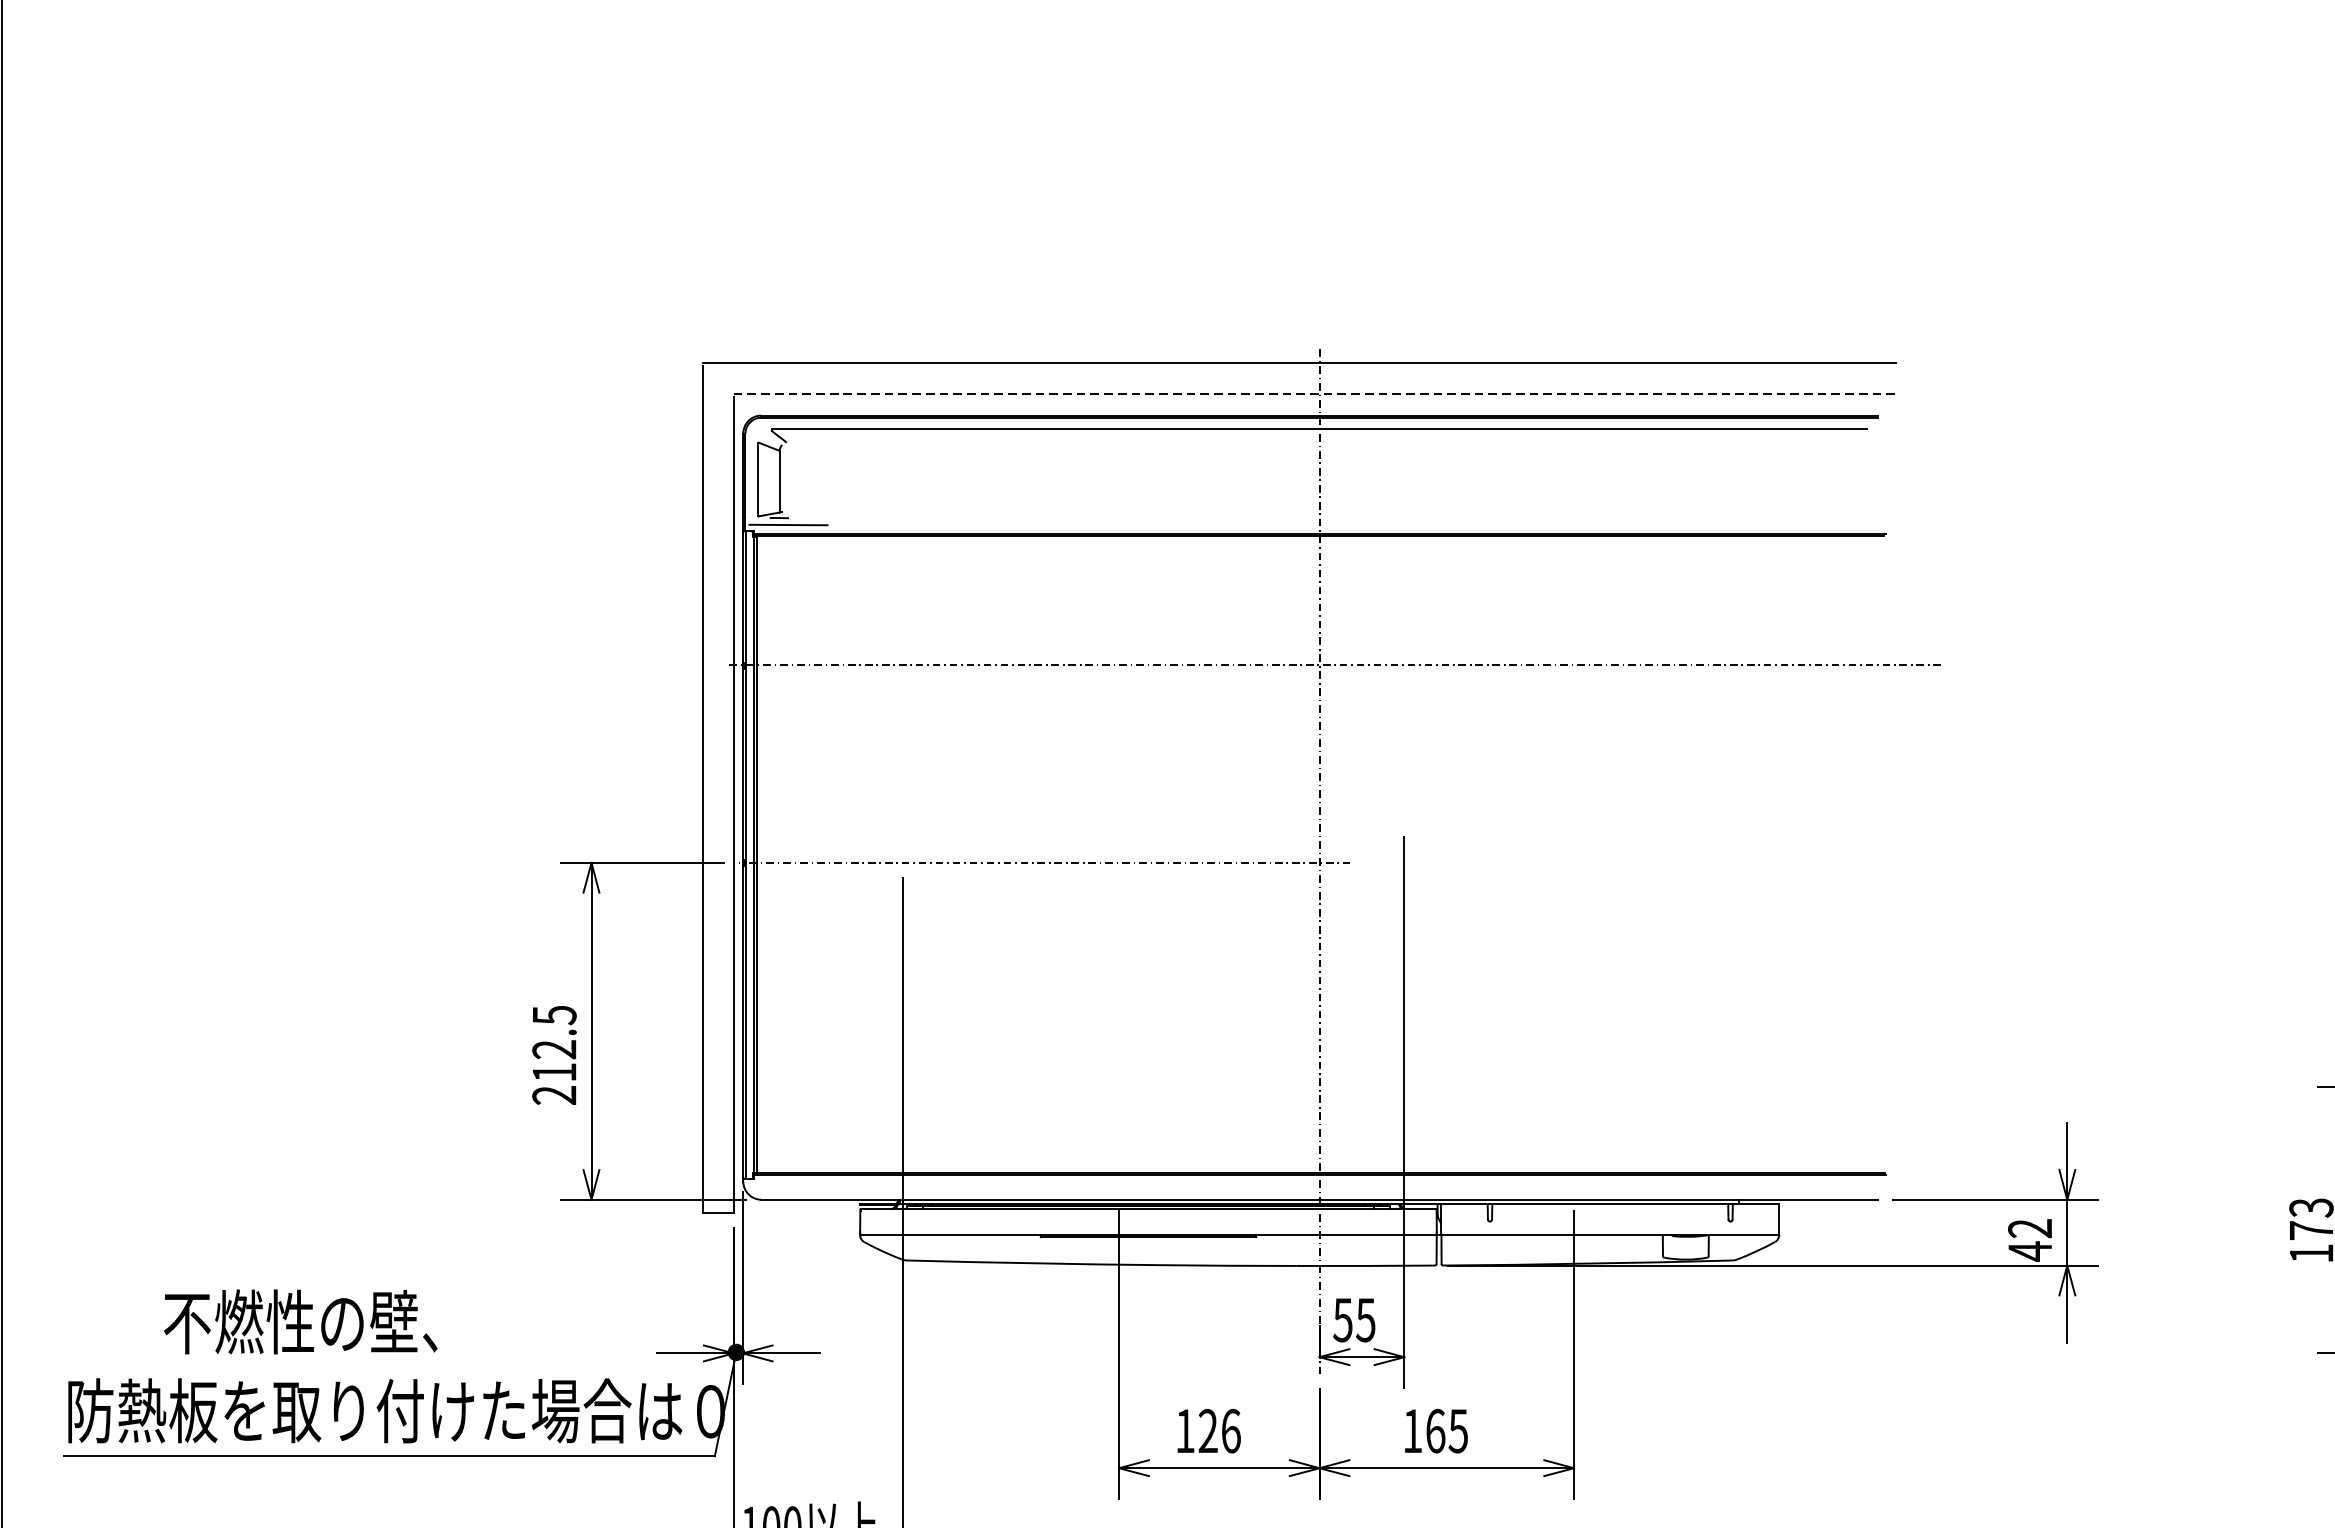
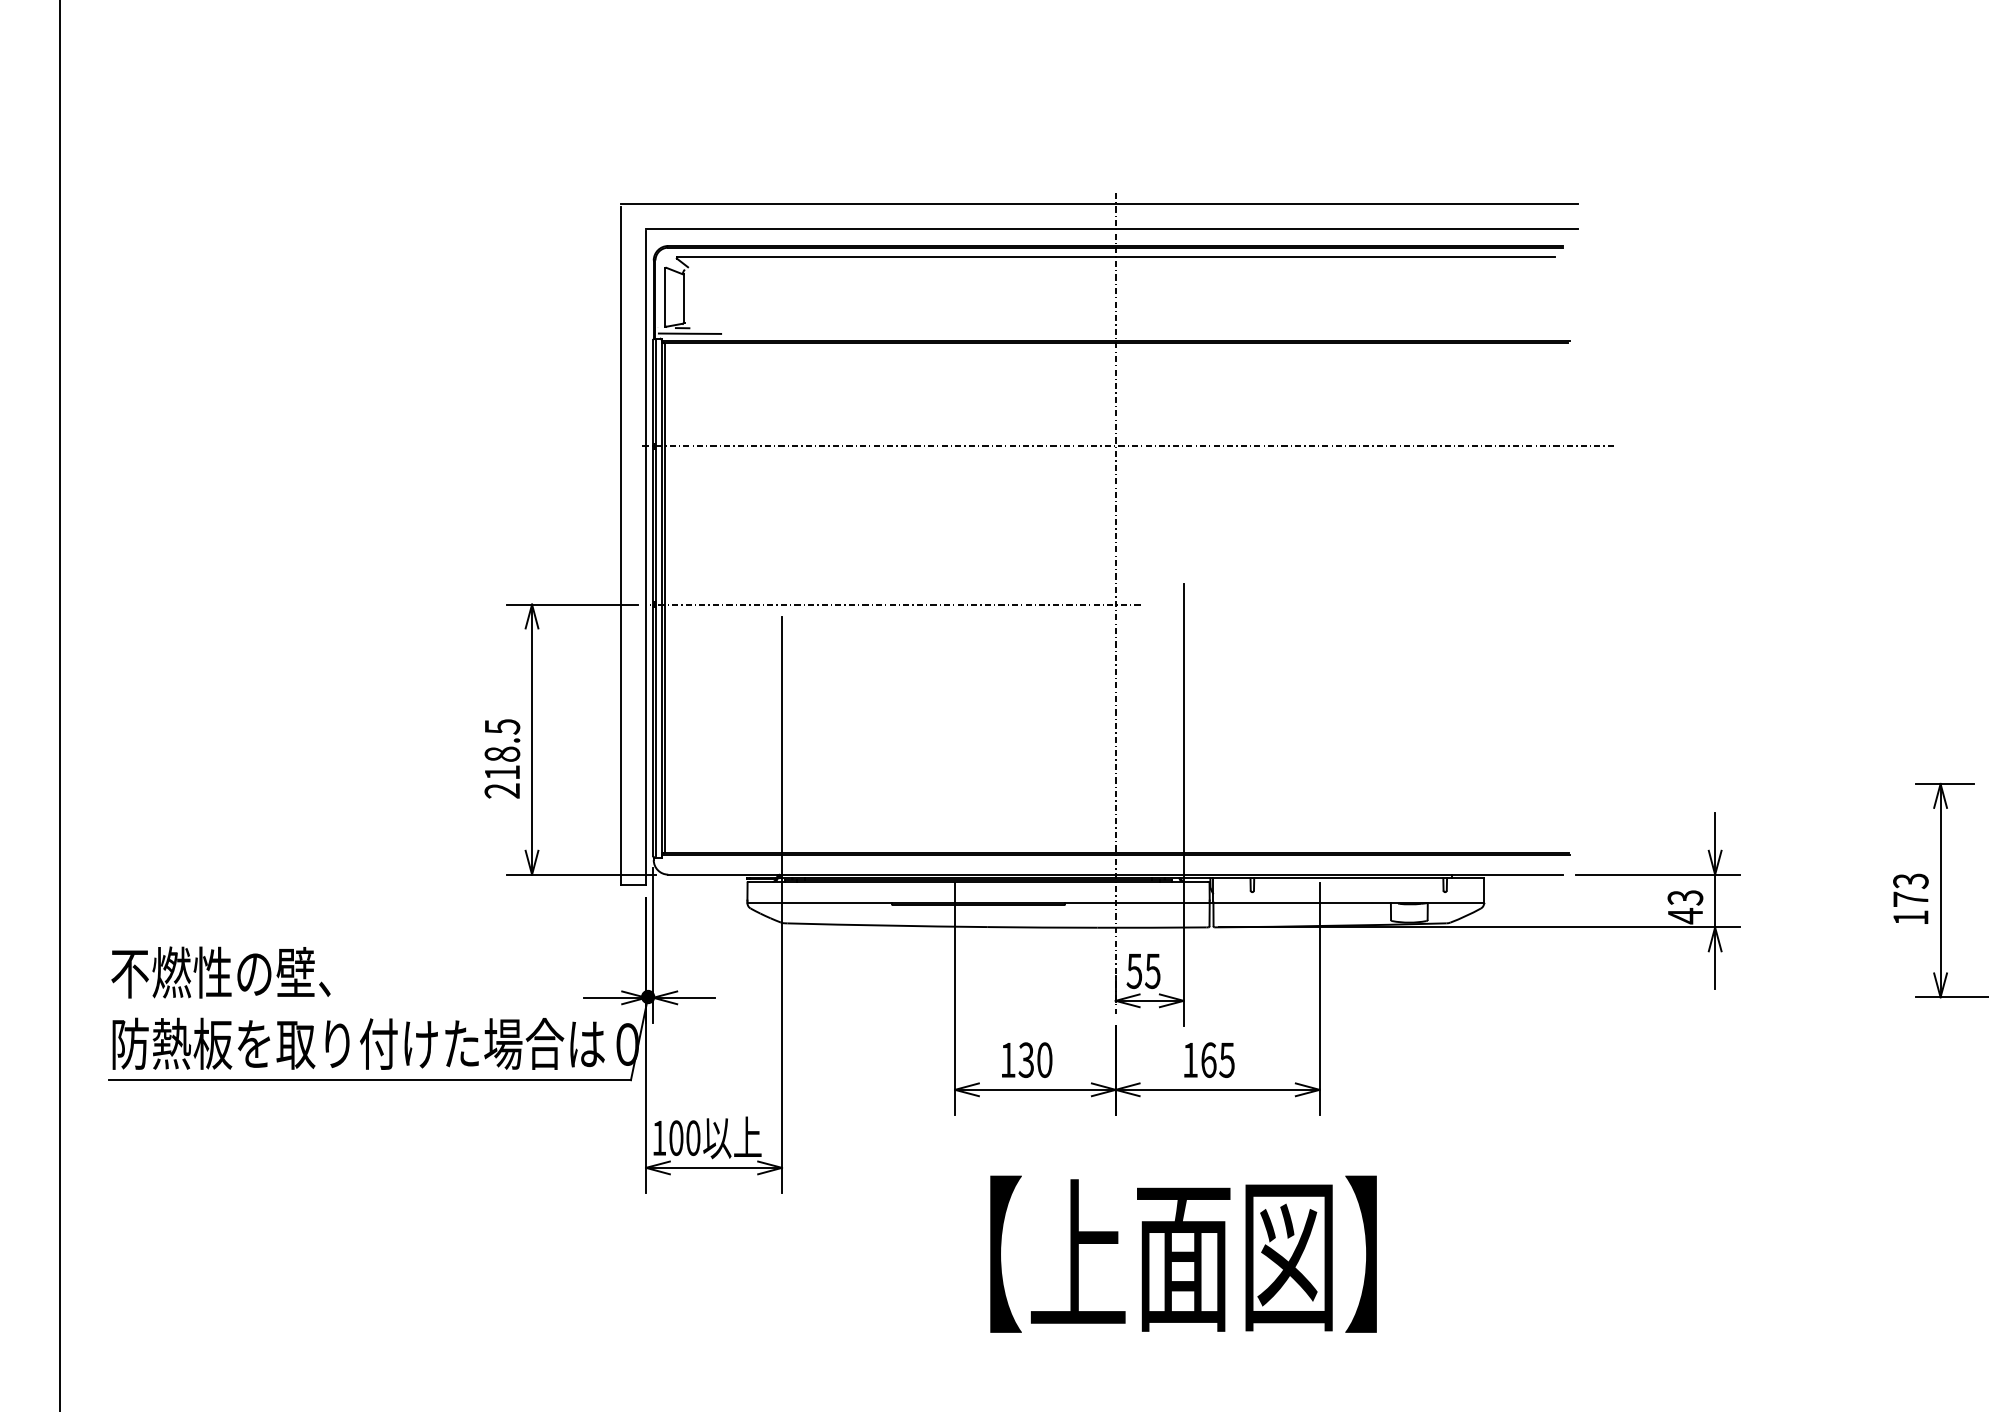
line: (1314, 393) -> (1111, 228), dashed -> solid
text: (554, 1048) -> (502, 753), 212.5 -> 218.5
text: (2030, 1228) -> (1685, 897), 42 -> 43
text: (300, 1321) -> (220, 972), moved
text: (1219, 1430) -> (1035, 1059), 126 -> 130

